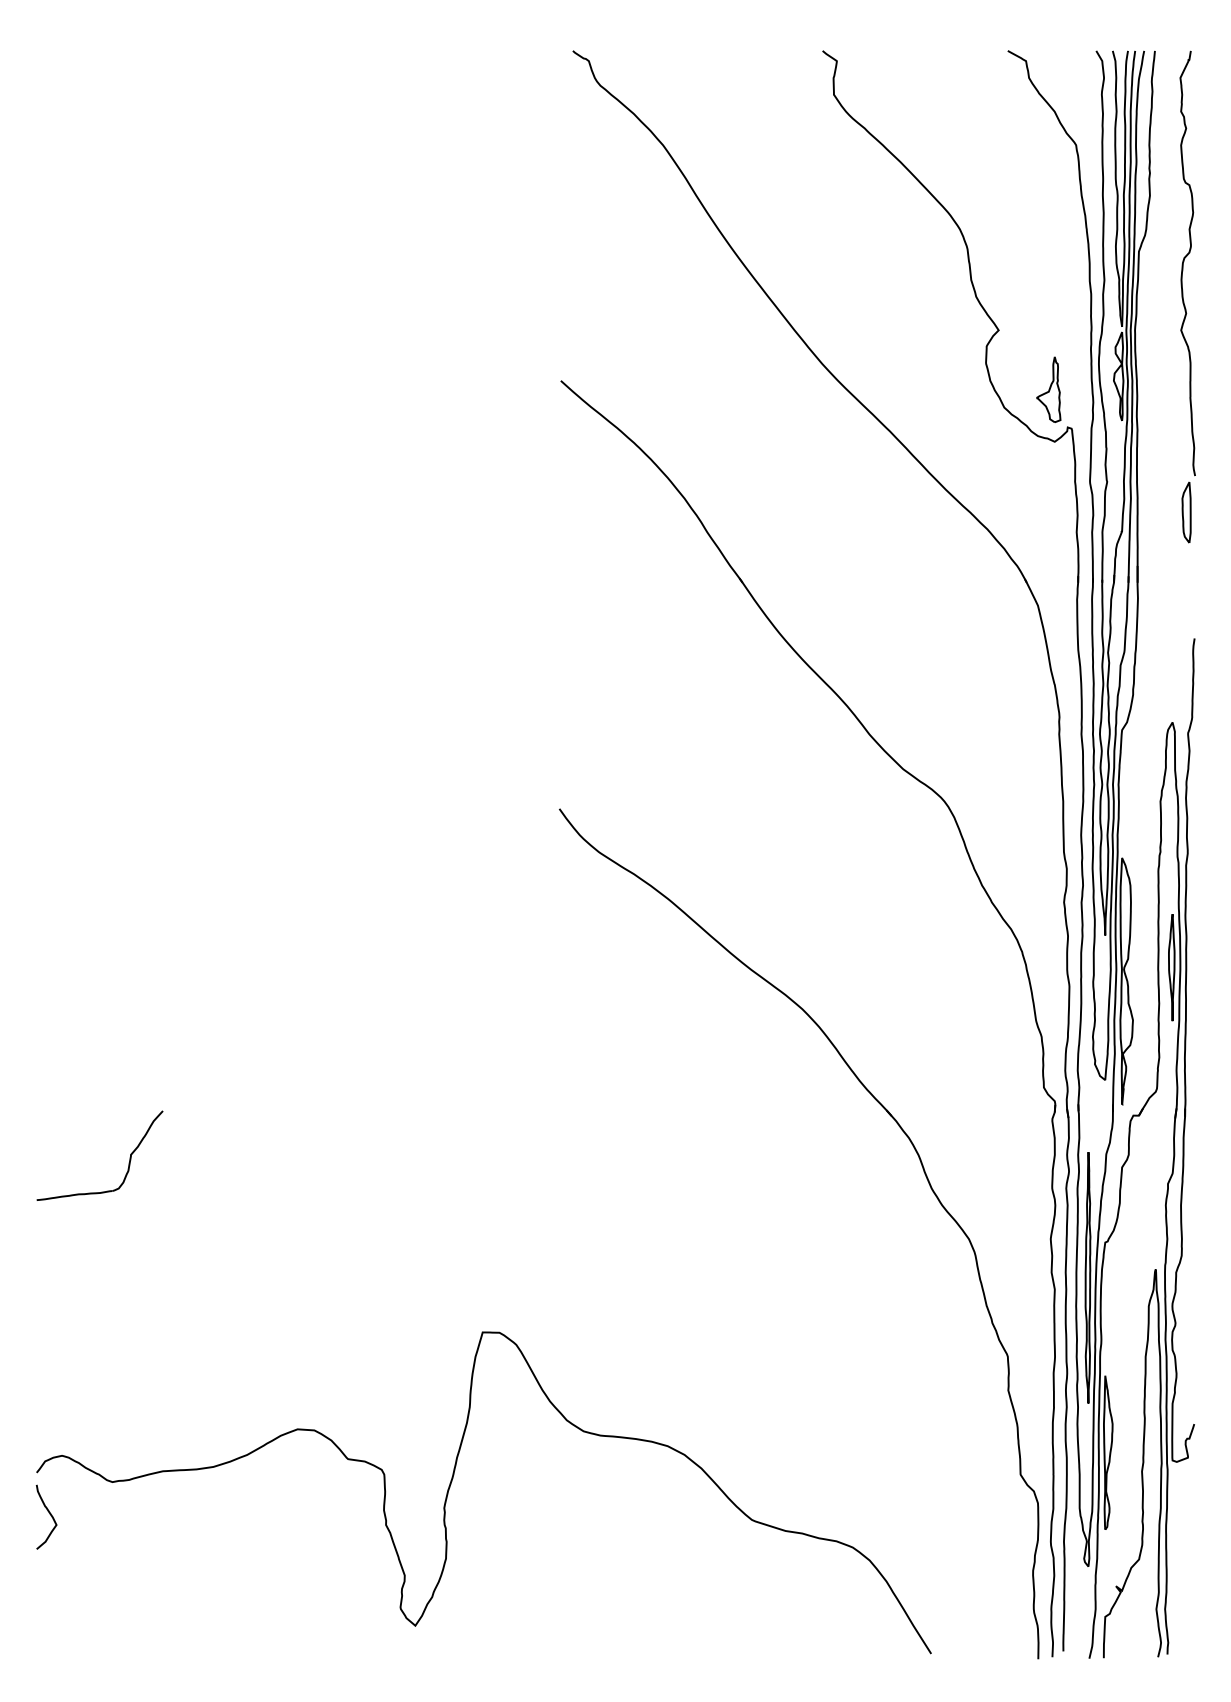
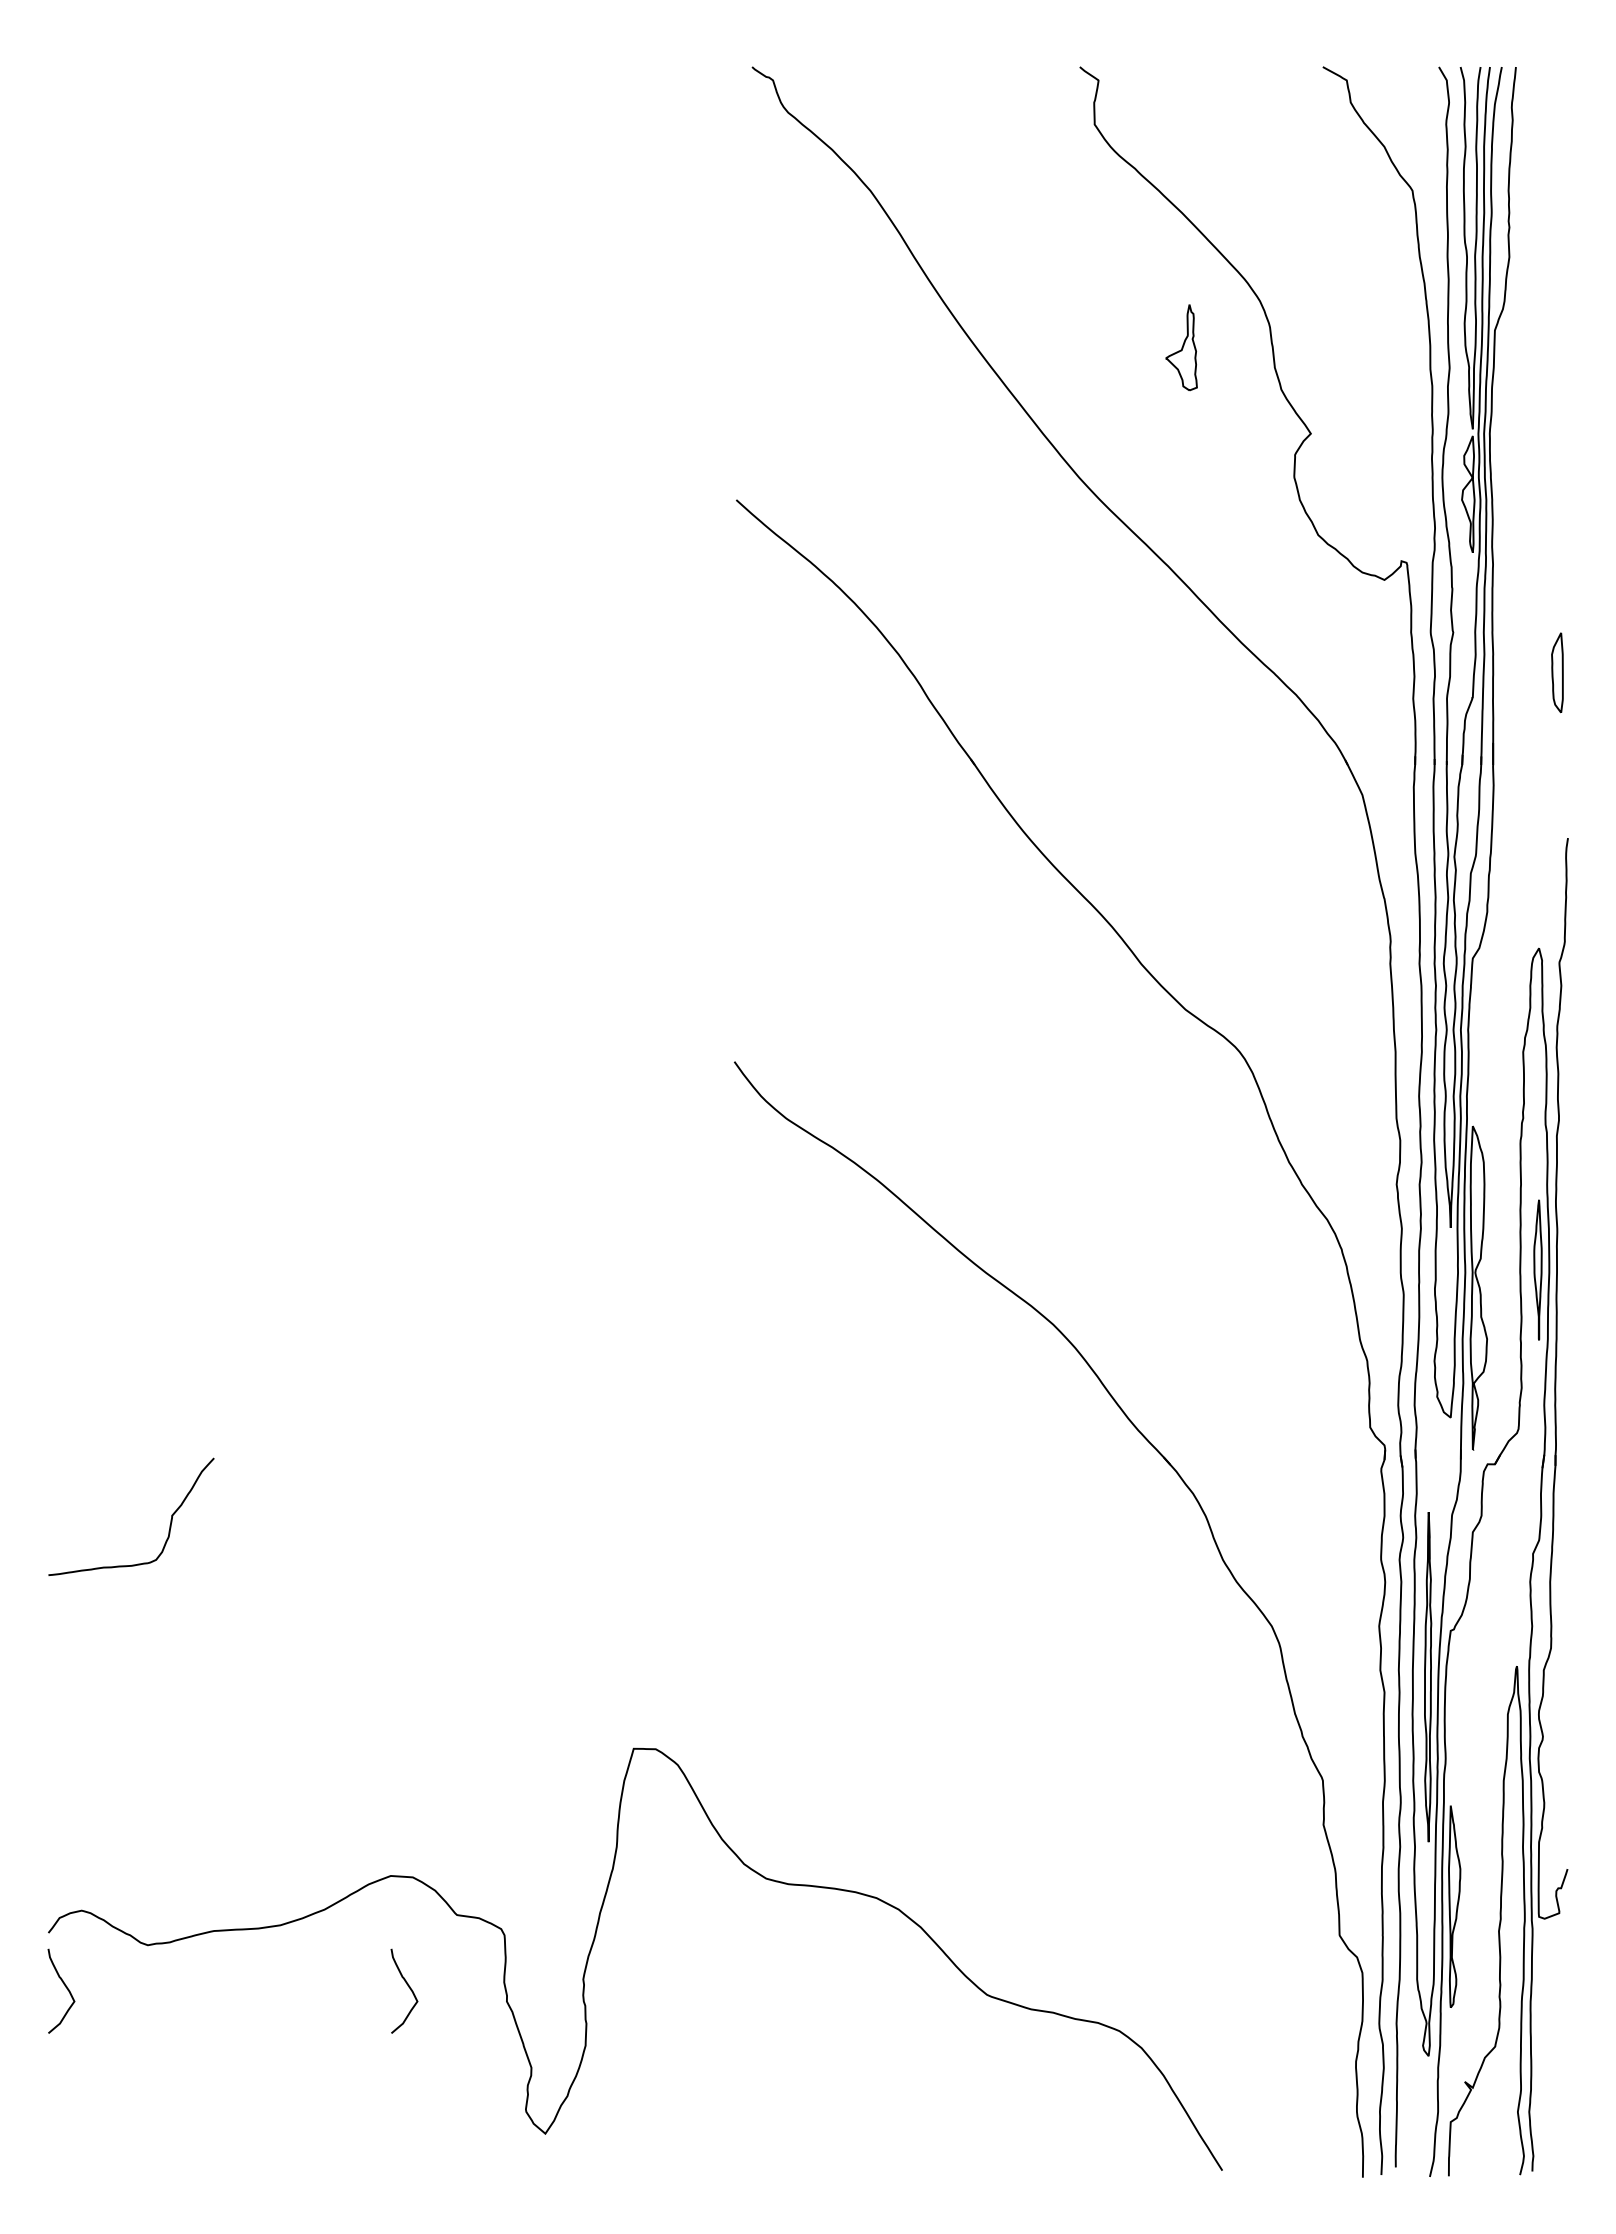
curve: (1184, 261) -> (1554, 343), removed
part: (1048, 389) -> (1181, 347), moved
curve: (311, 1514) -> (408, 1987), added

